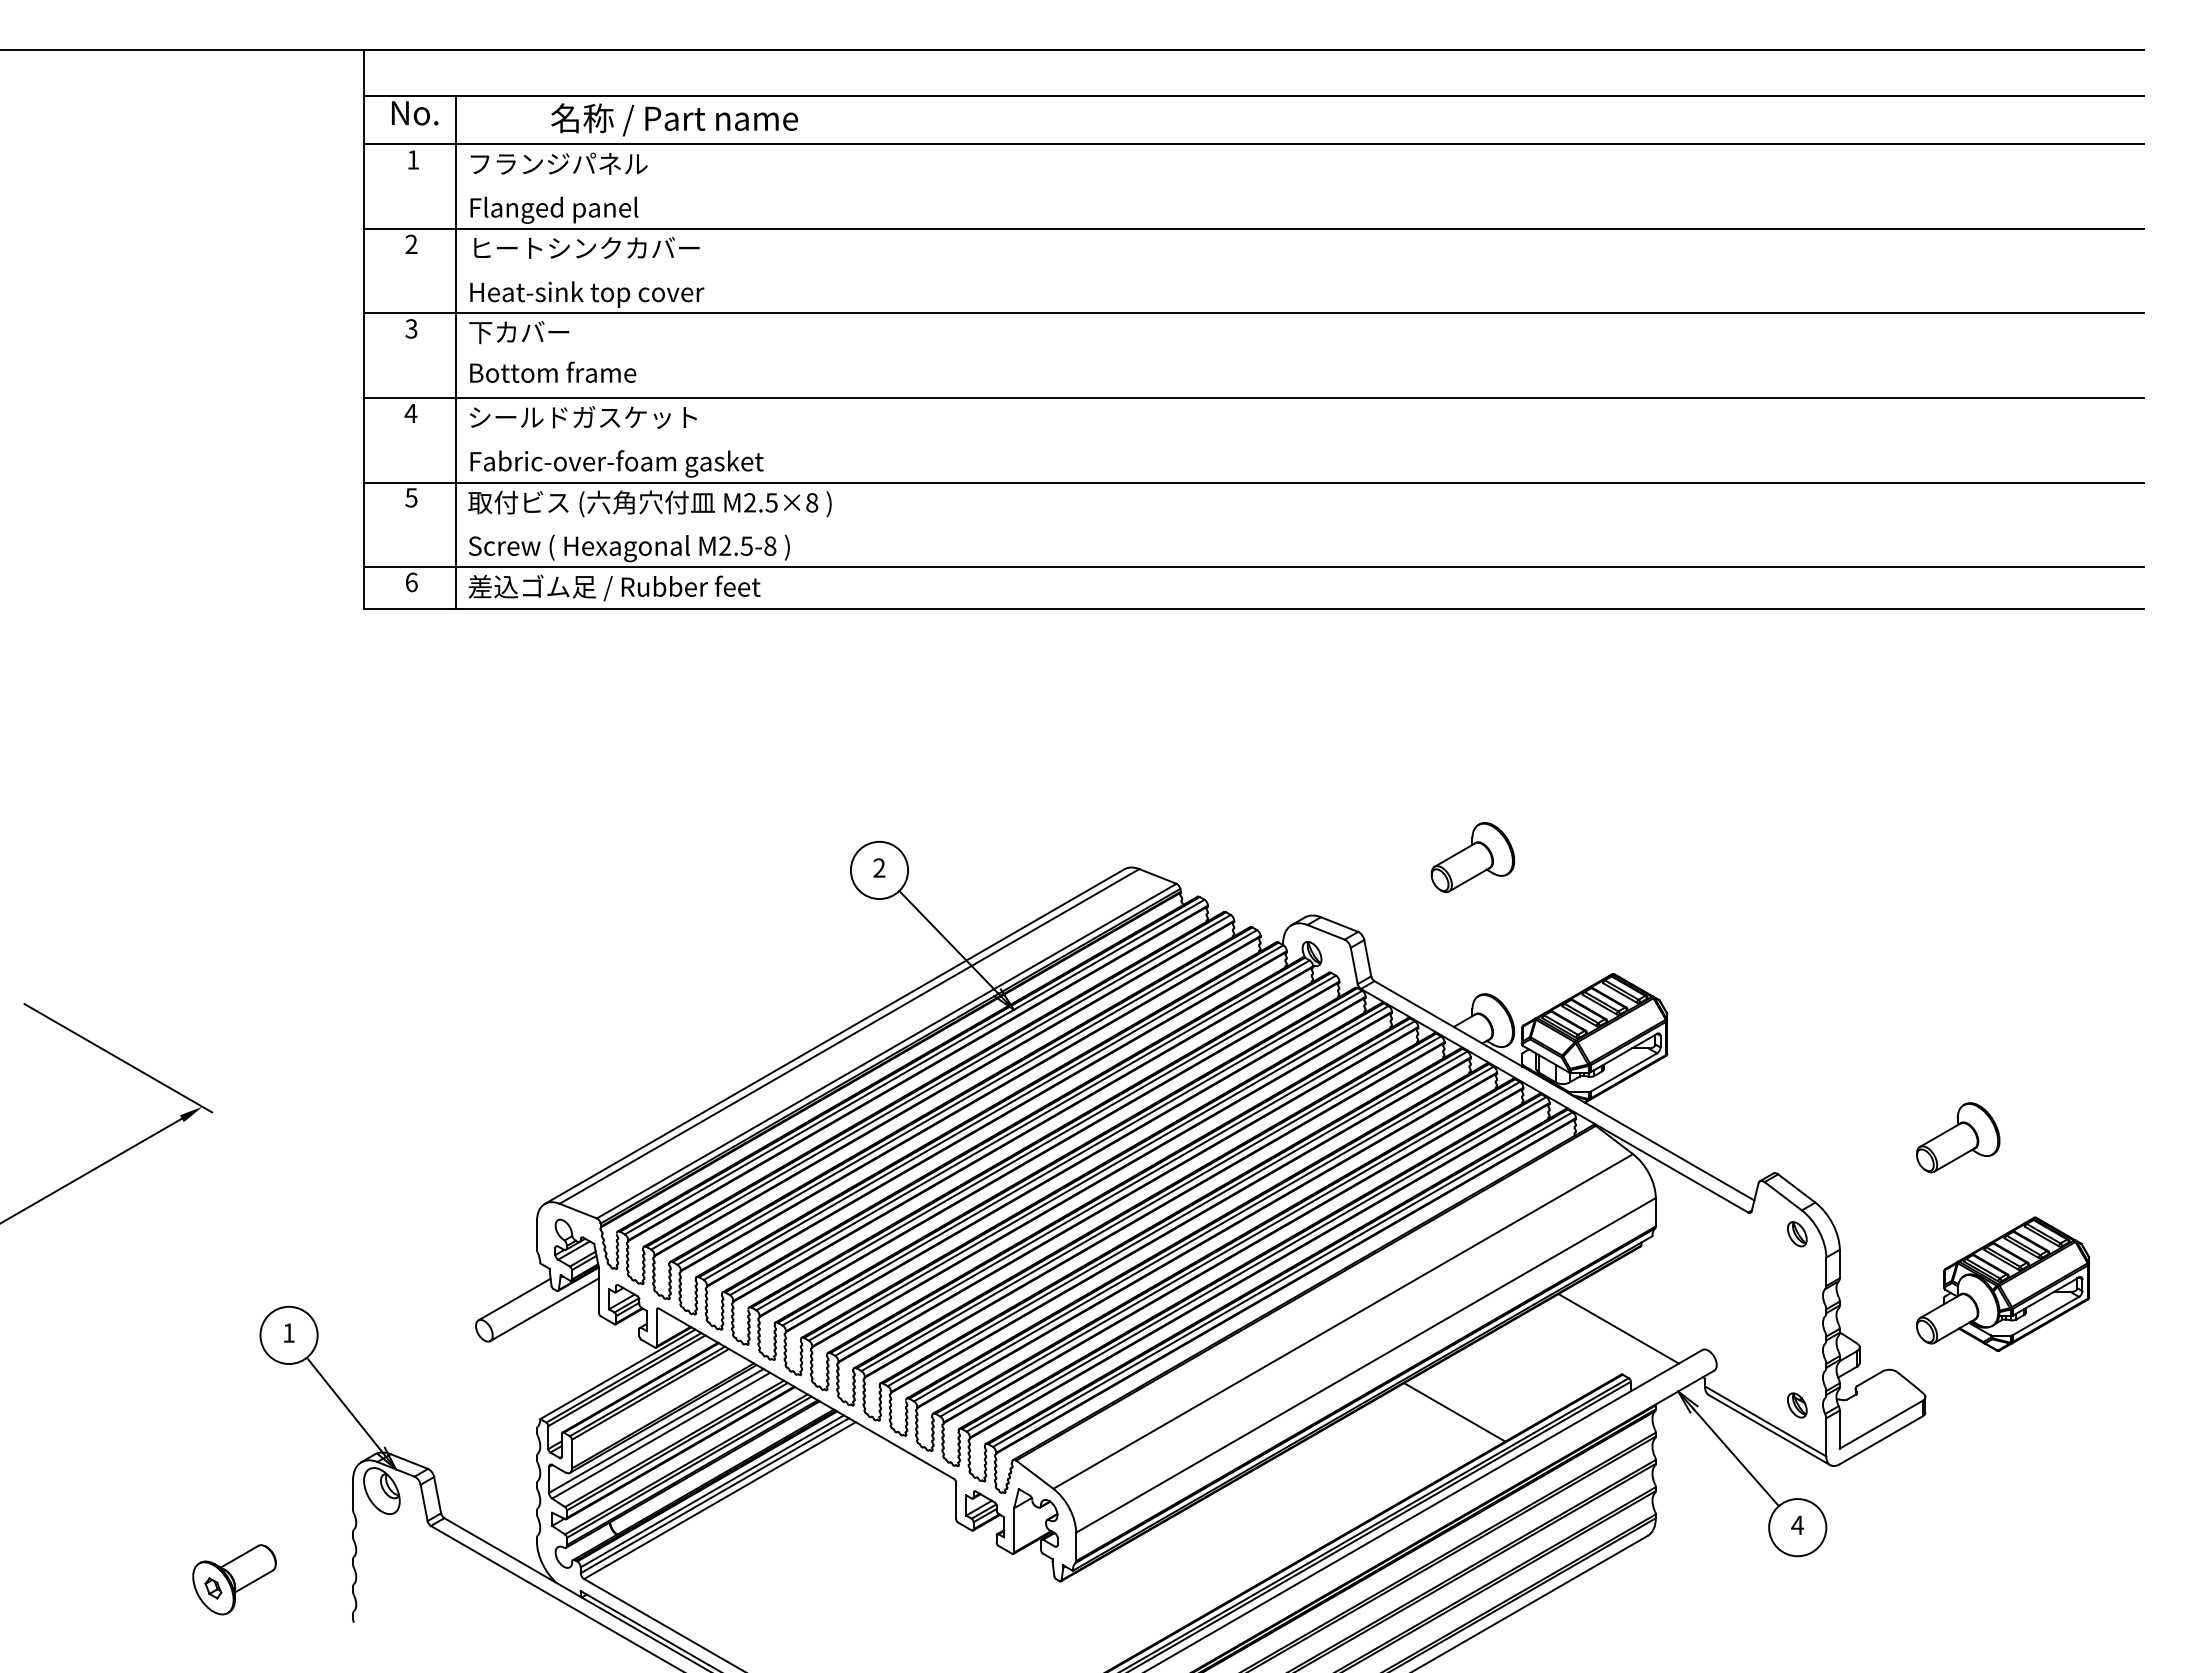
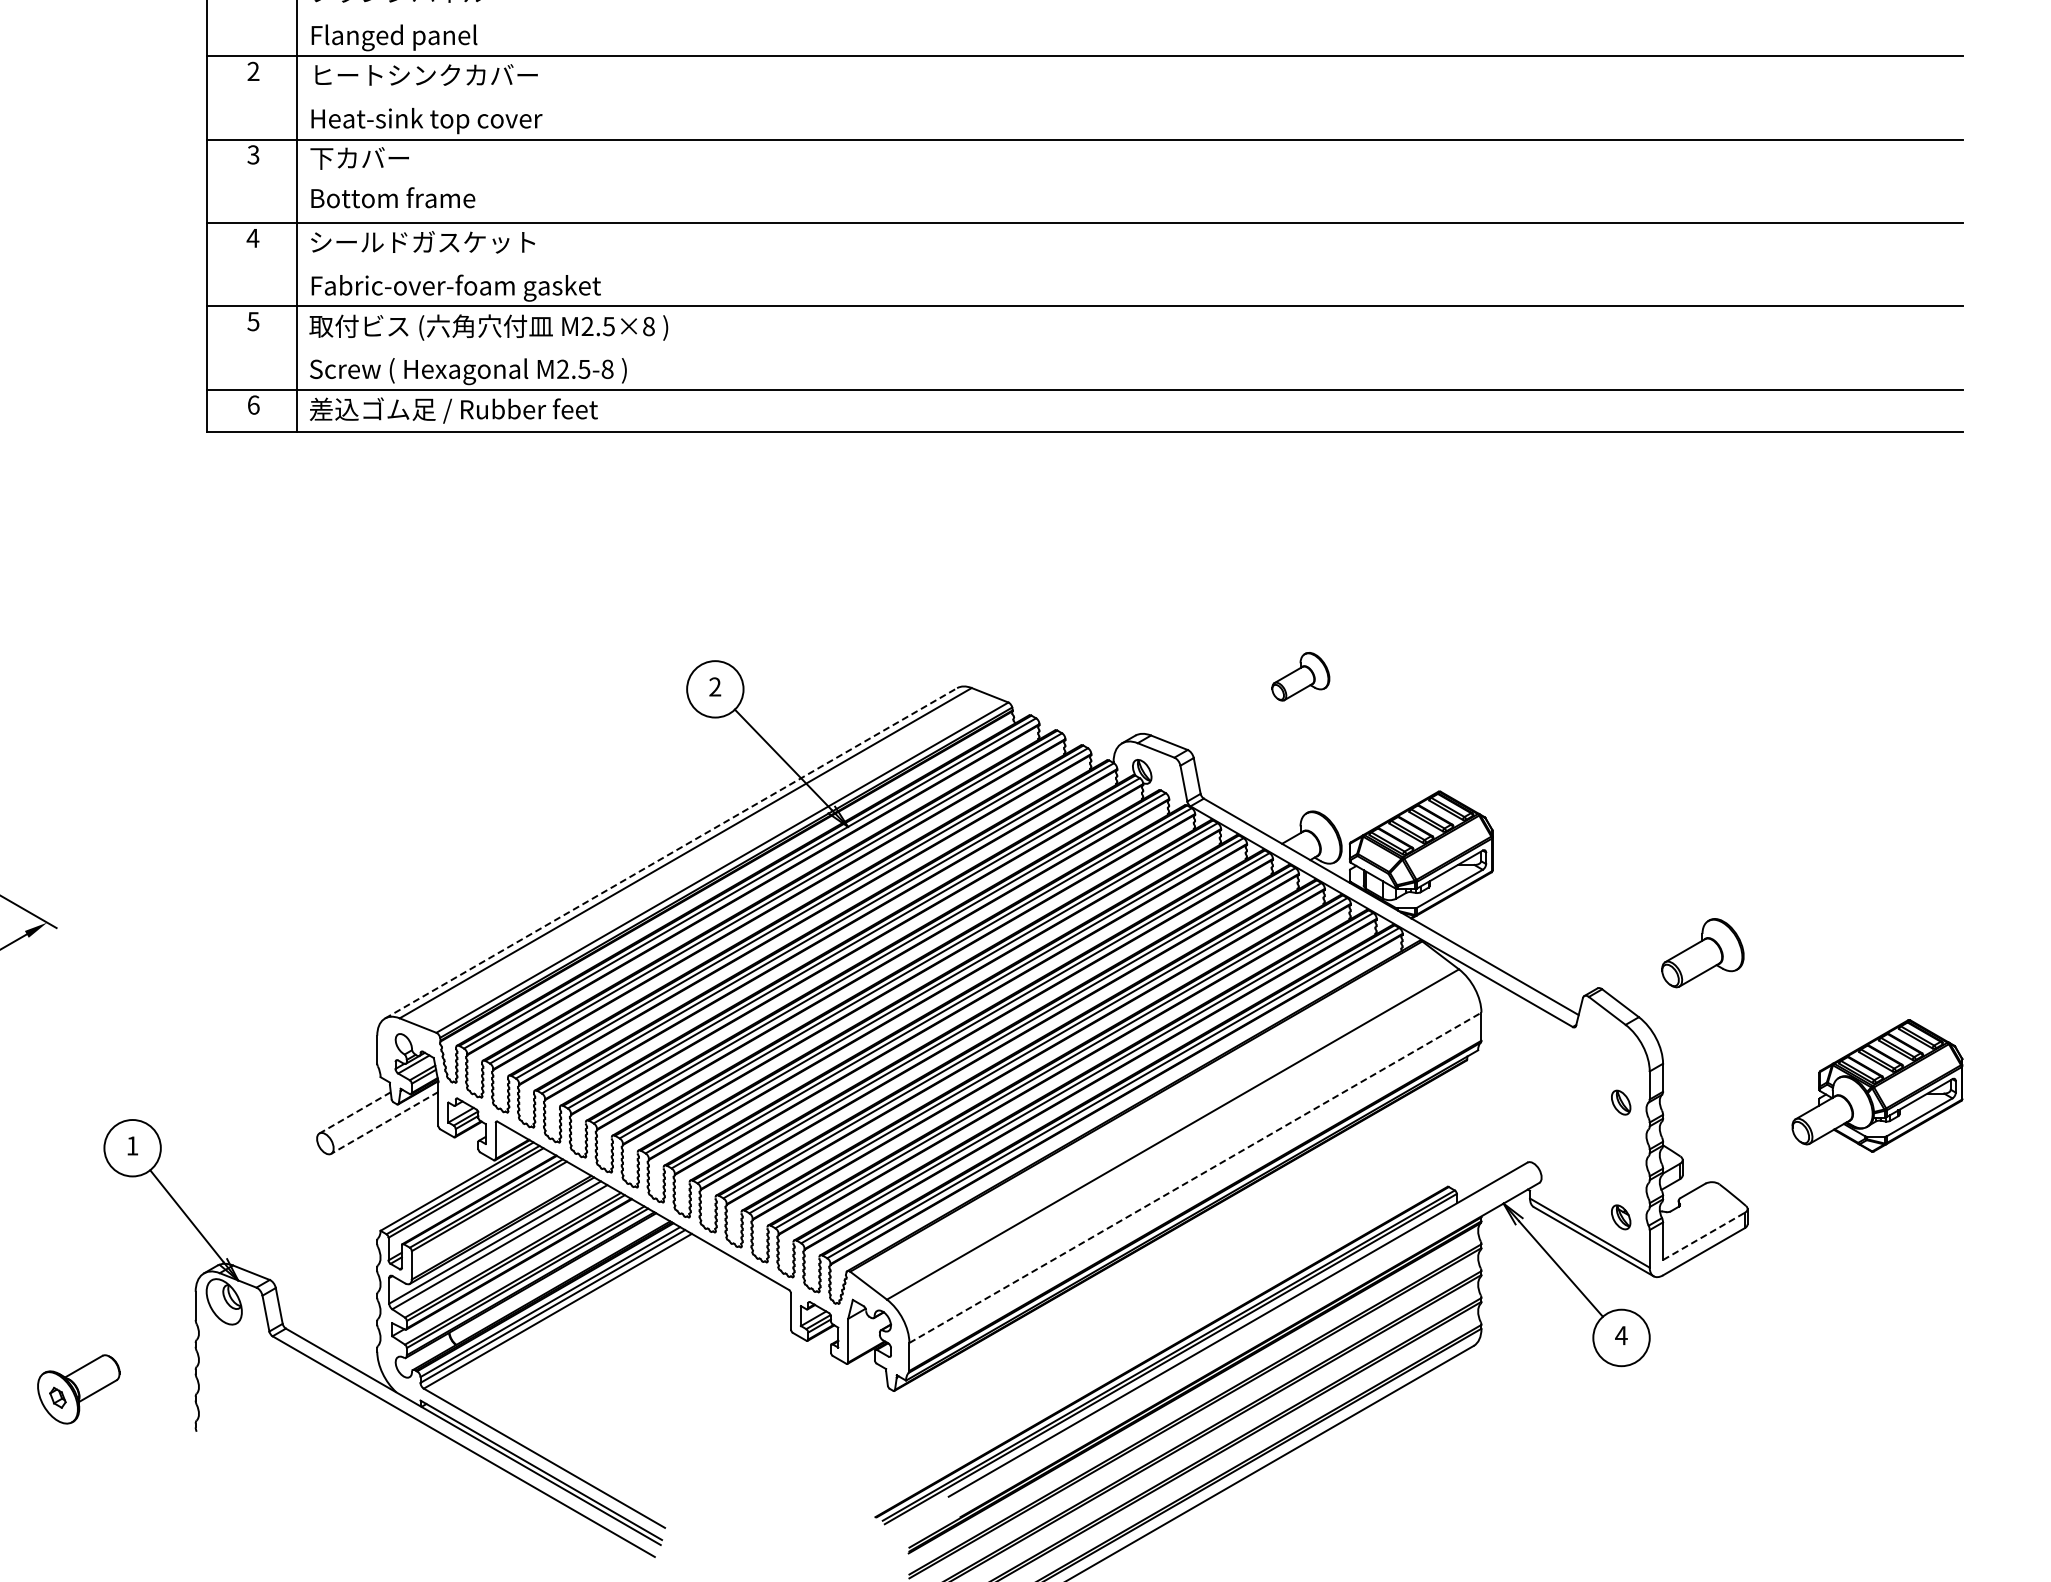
part: (1472, 857) -> (1300, 676), size x0.7
line: (834, 1036) -> (670, 853), solid -> dashed
part: (1958, 1137) -> (1703, 952), moved
part: (1797, 1234) -> (1621, 1102), moved
part: (2003, 1283) -> (1877, 1085), moved
line: (514, 1299) -> (355, 1112), solid -> dashed
line: (544, 1309) -> (384, 1122), solid -> dashed
line: (1618, 1328) -> (1444, 1141), removed
line: (1365, 1365) -> (1194, 1177), solid -> dashed
line: (1454, 1412) -> (1282, 1224), removed
line: (1881, 1424) -> (1704, 1236), solid -> dashed

